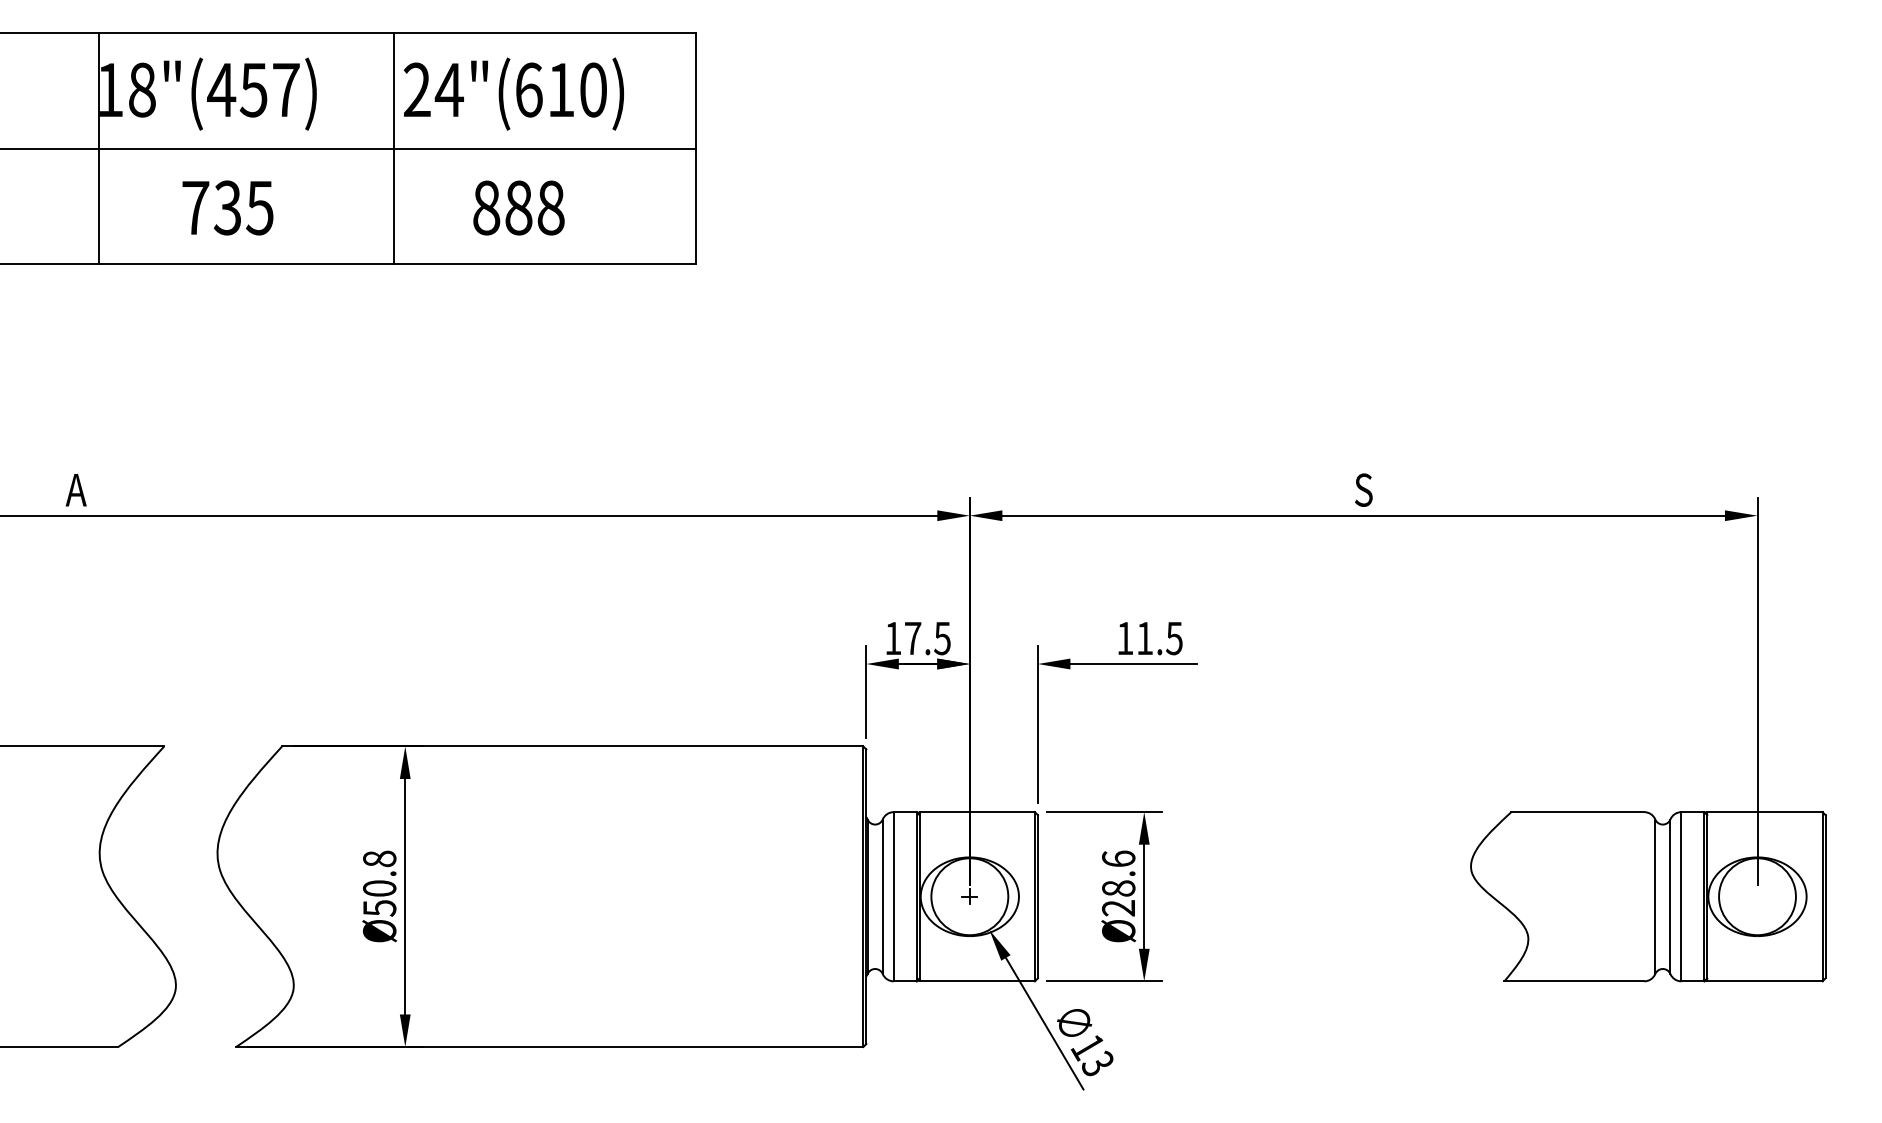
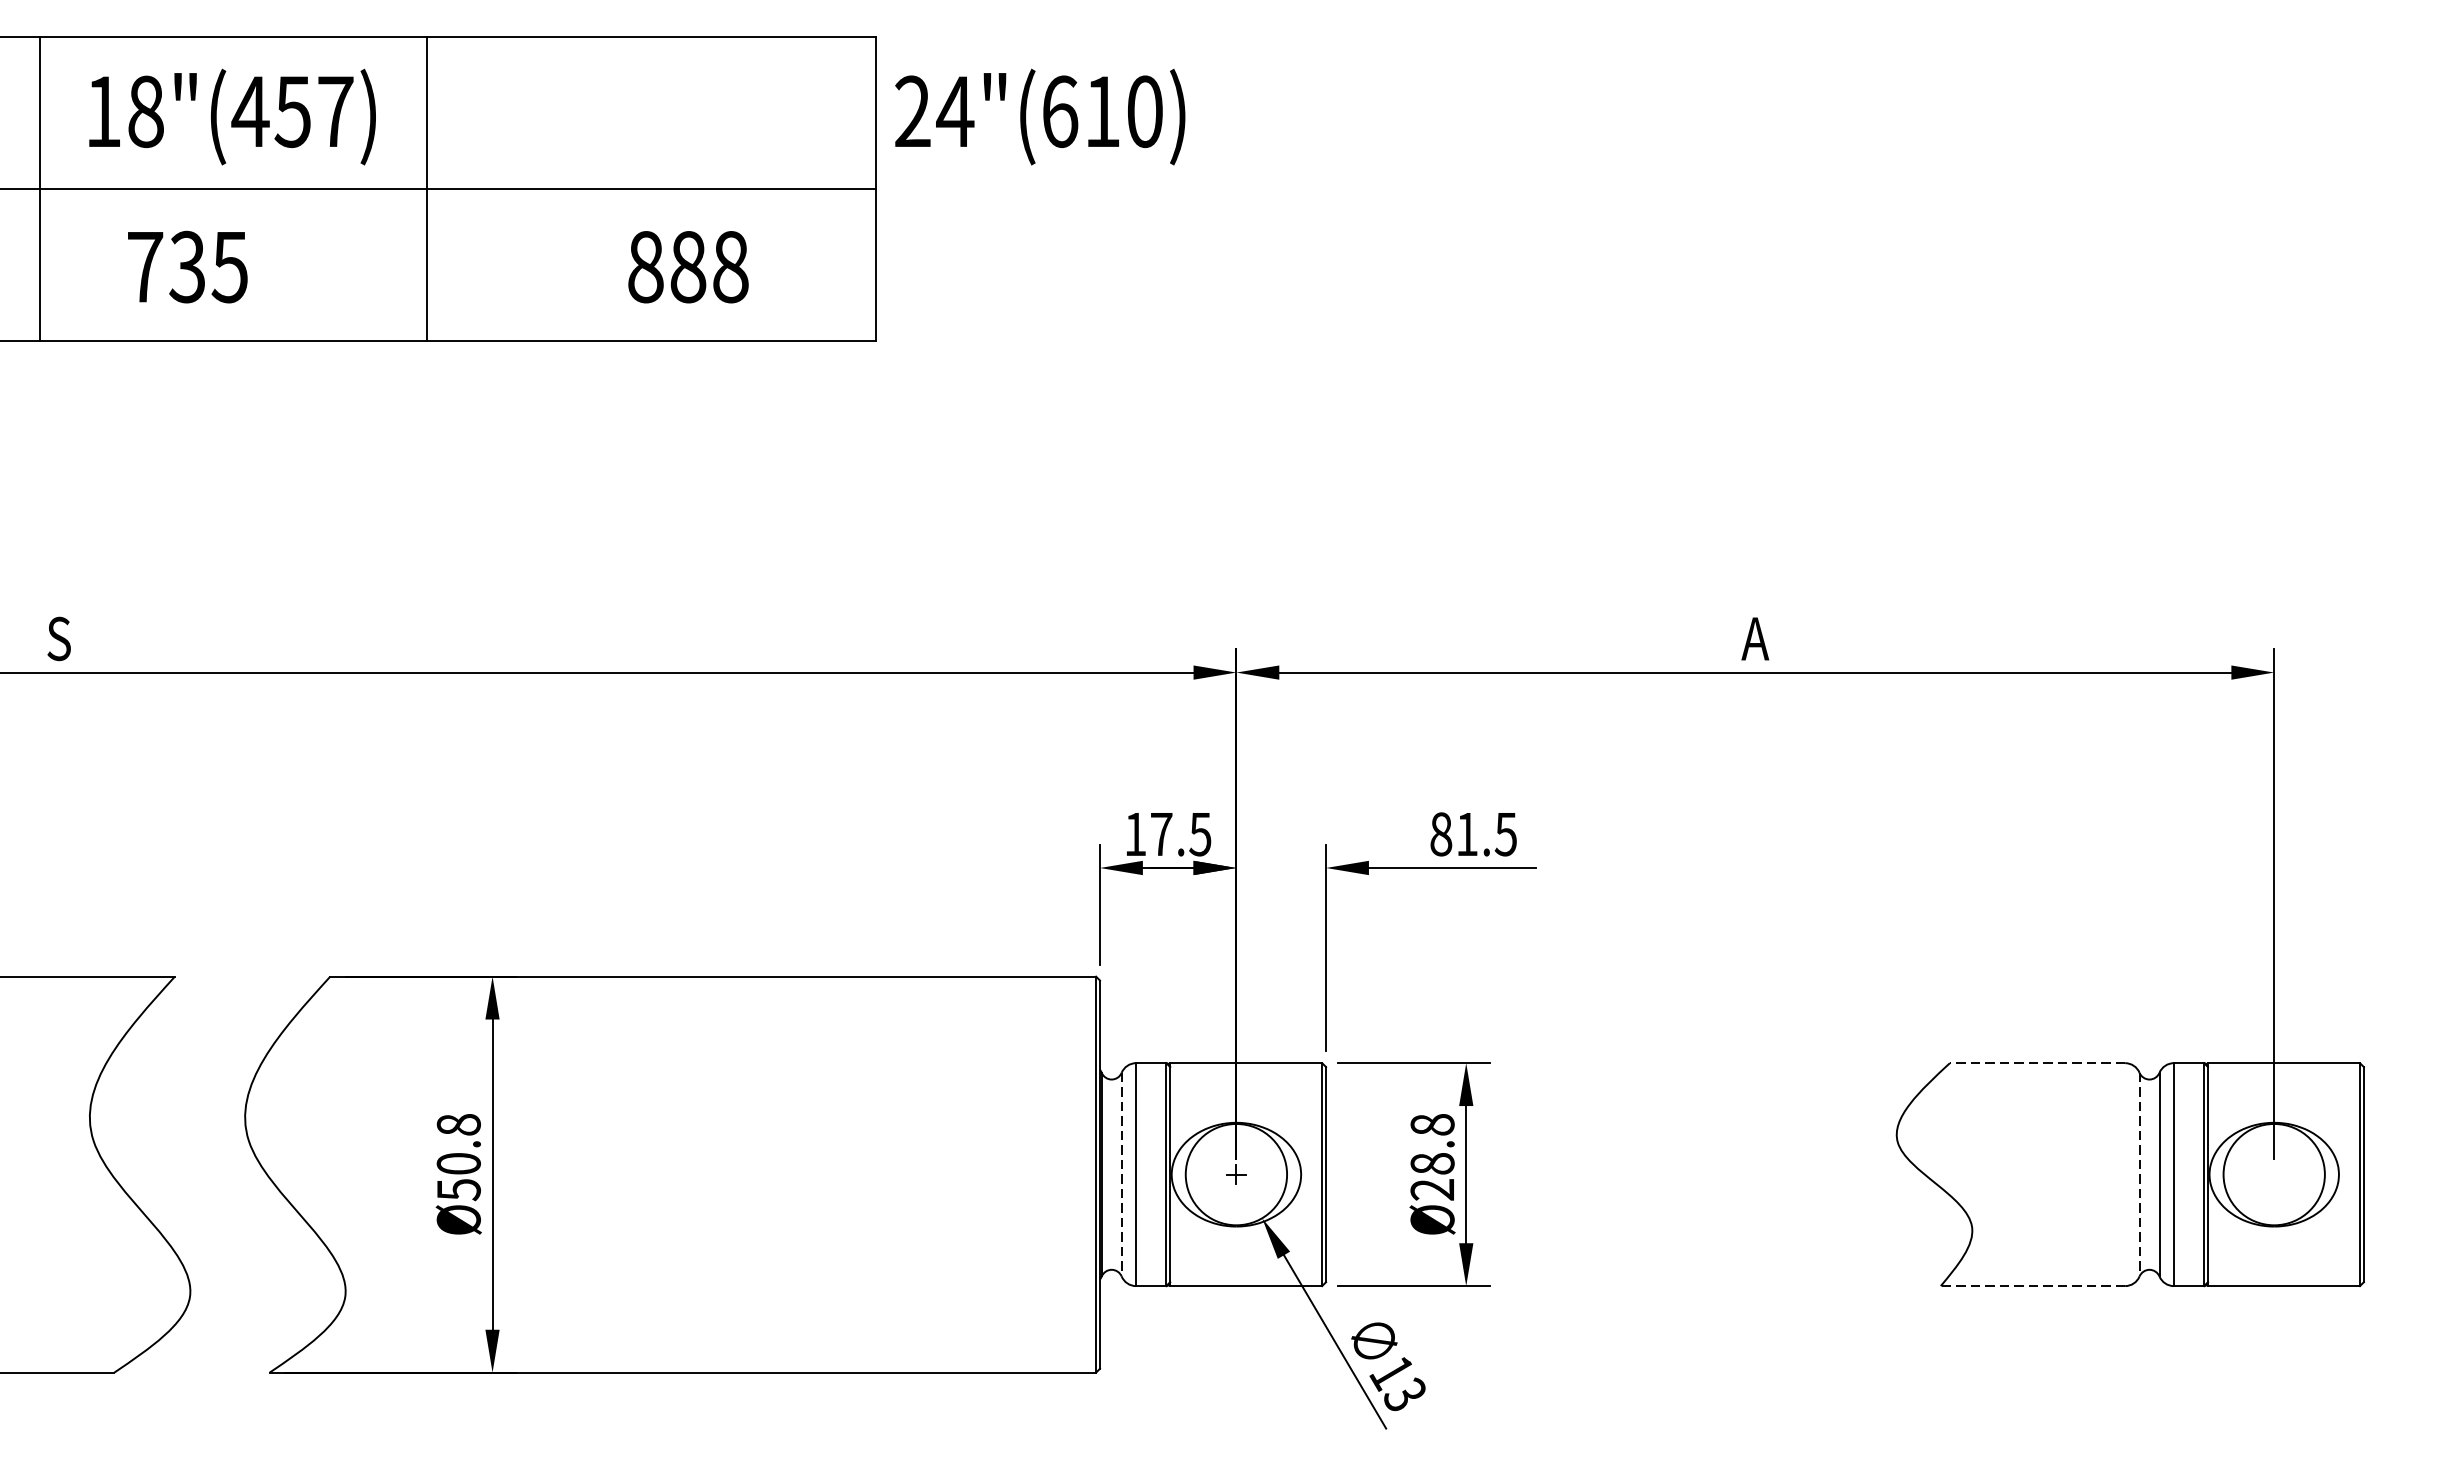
text: (513, 93) -> (1039, 116), moved
line: (99, 148) -> (40, 188), moved
line: (394, 148) -> (426, 188), moved
text: (227, 207) -> (187, 266), moved
text: (518, 207) -> (687, 266), moved
text: (75, 489) -> (58, 638), A -> S
text: (1363, 489) -> (1755, 638), S -> A
text: (1125, 638) -> (1441, 834), 11.5 -> 81.5
line: (1577, 812) -> (2037, 1063), solid -> dashed
text: (1118, 858) -> (1432, 1124), Ø28.6 -> Ø28.8
line: (882, 897) -> (1121, 1175), solid -> dashed
line: (1655, 897) -> (2139, 1175), solid -> dashed
line: (1574, 981) -> (2033, 1286), solid -> dashed

